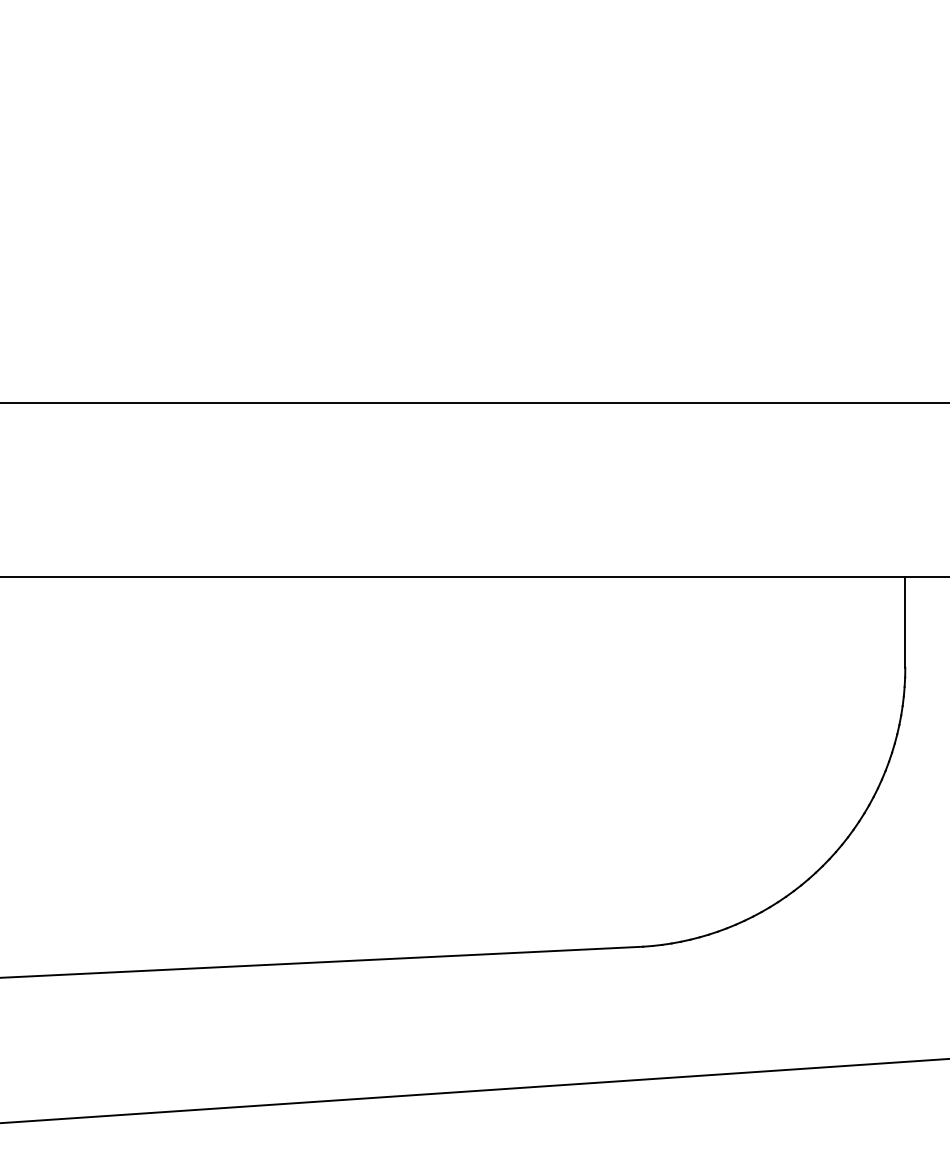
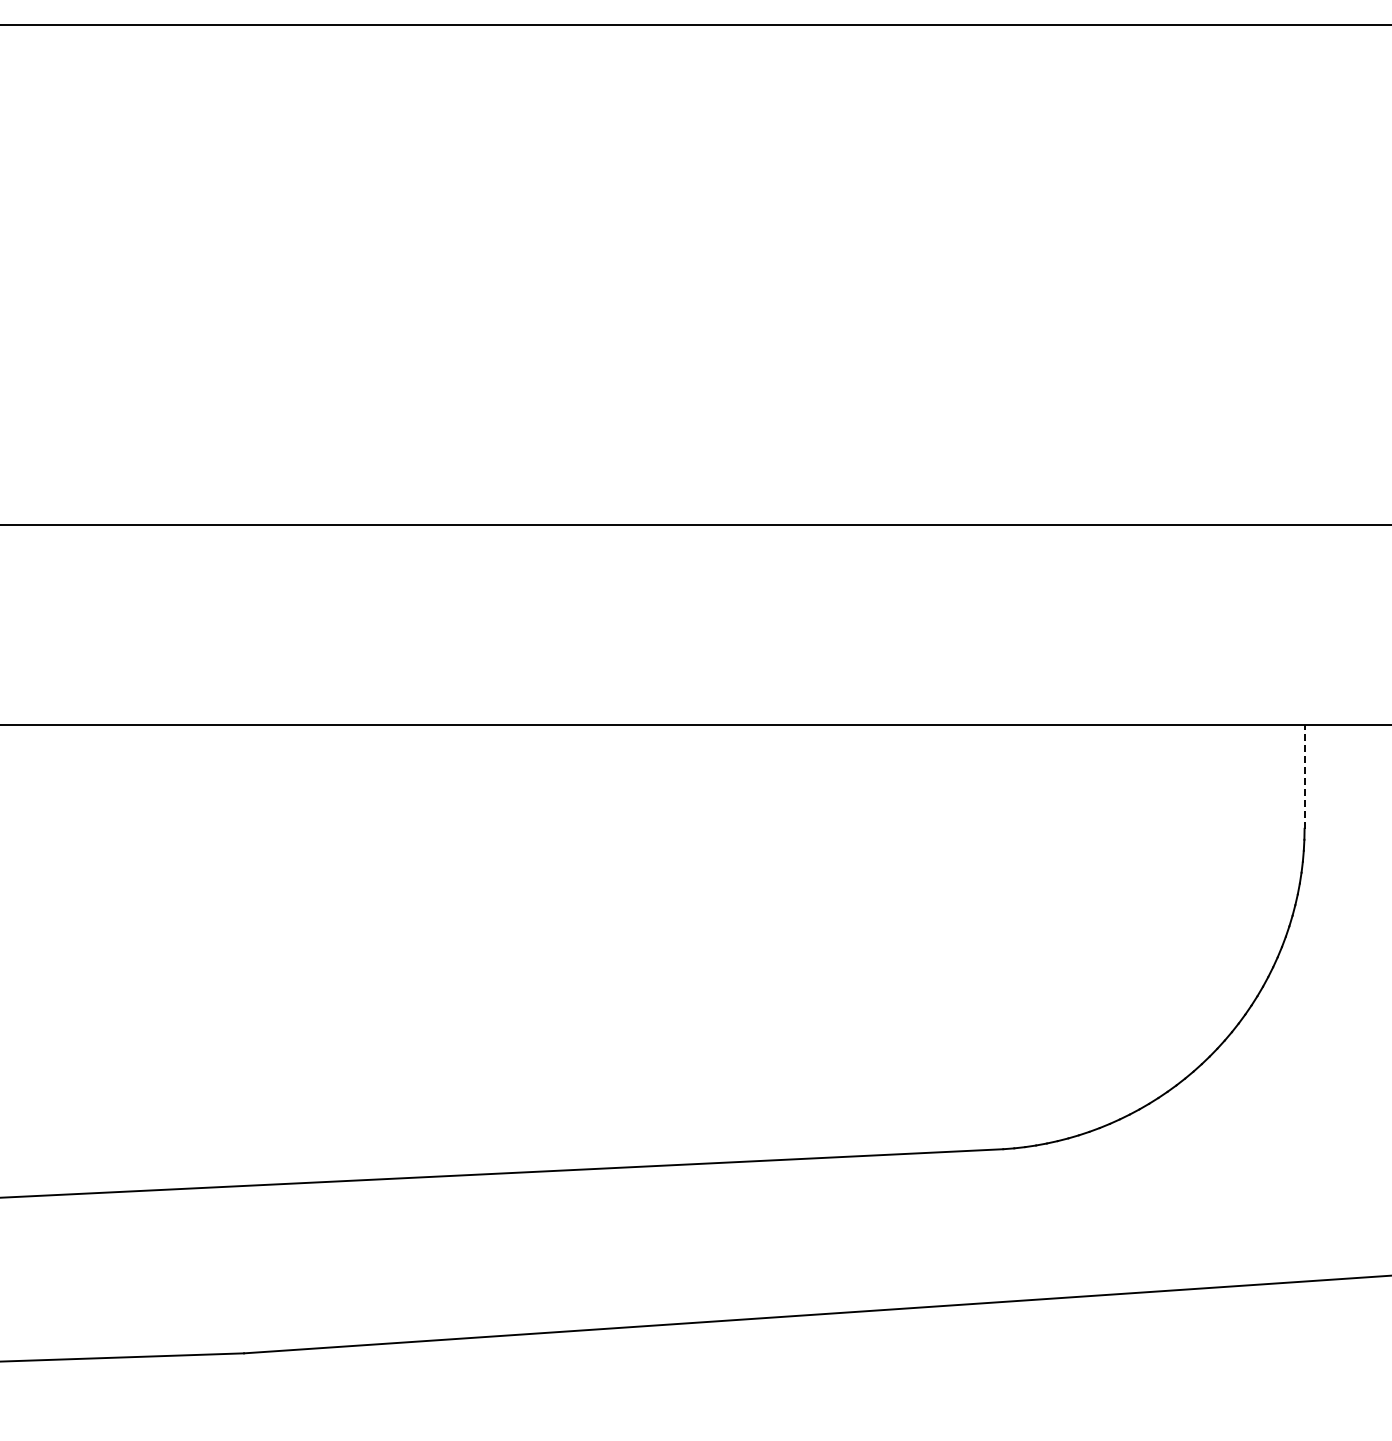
line: (905, 622) -> (1304, 776), solid -> dashed

